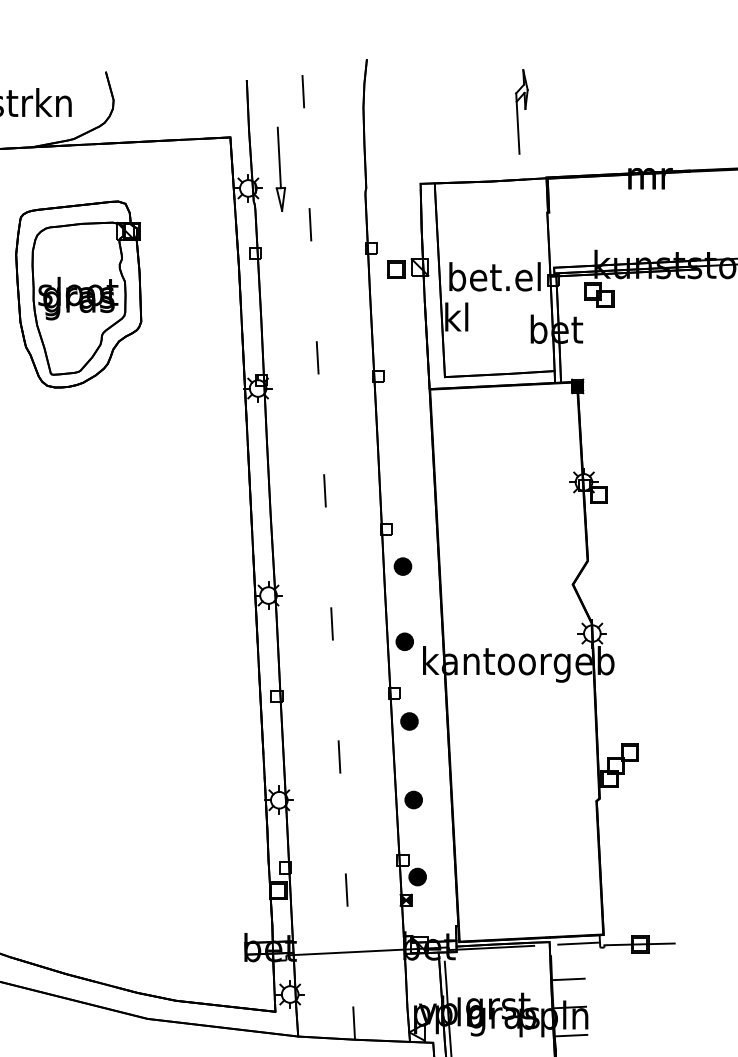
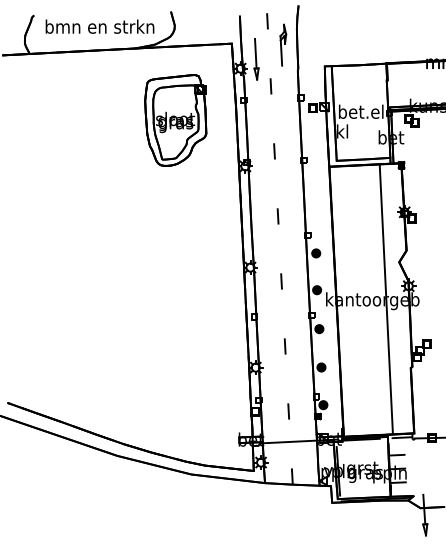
part: (522, 110) -> (283, 44), moved
part: (78, 294) -> (175, 120), moved
line: (544, 658) -> (385, 298), added

